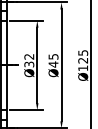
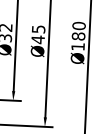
text: (83, 56) -> (79, 30), Ø125 -> Ø180

